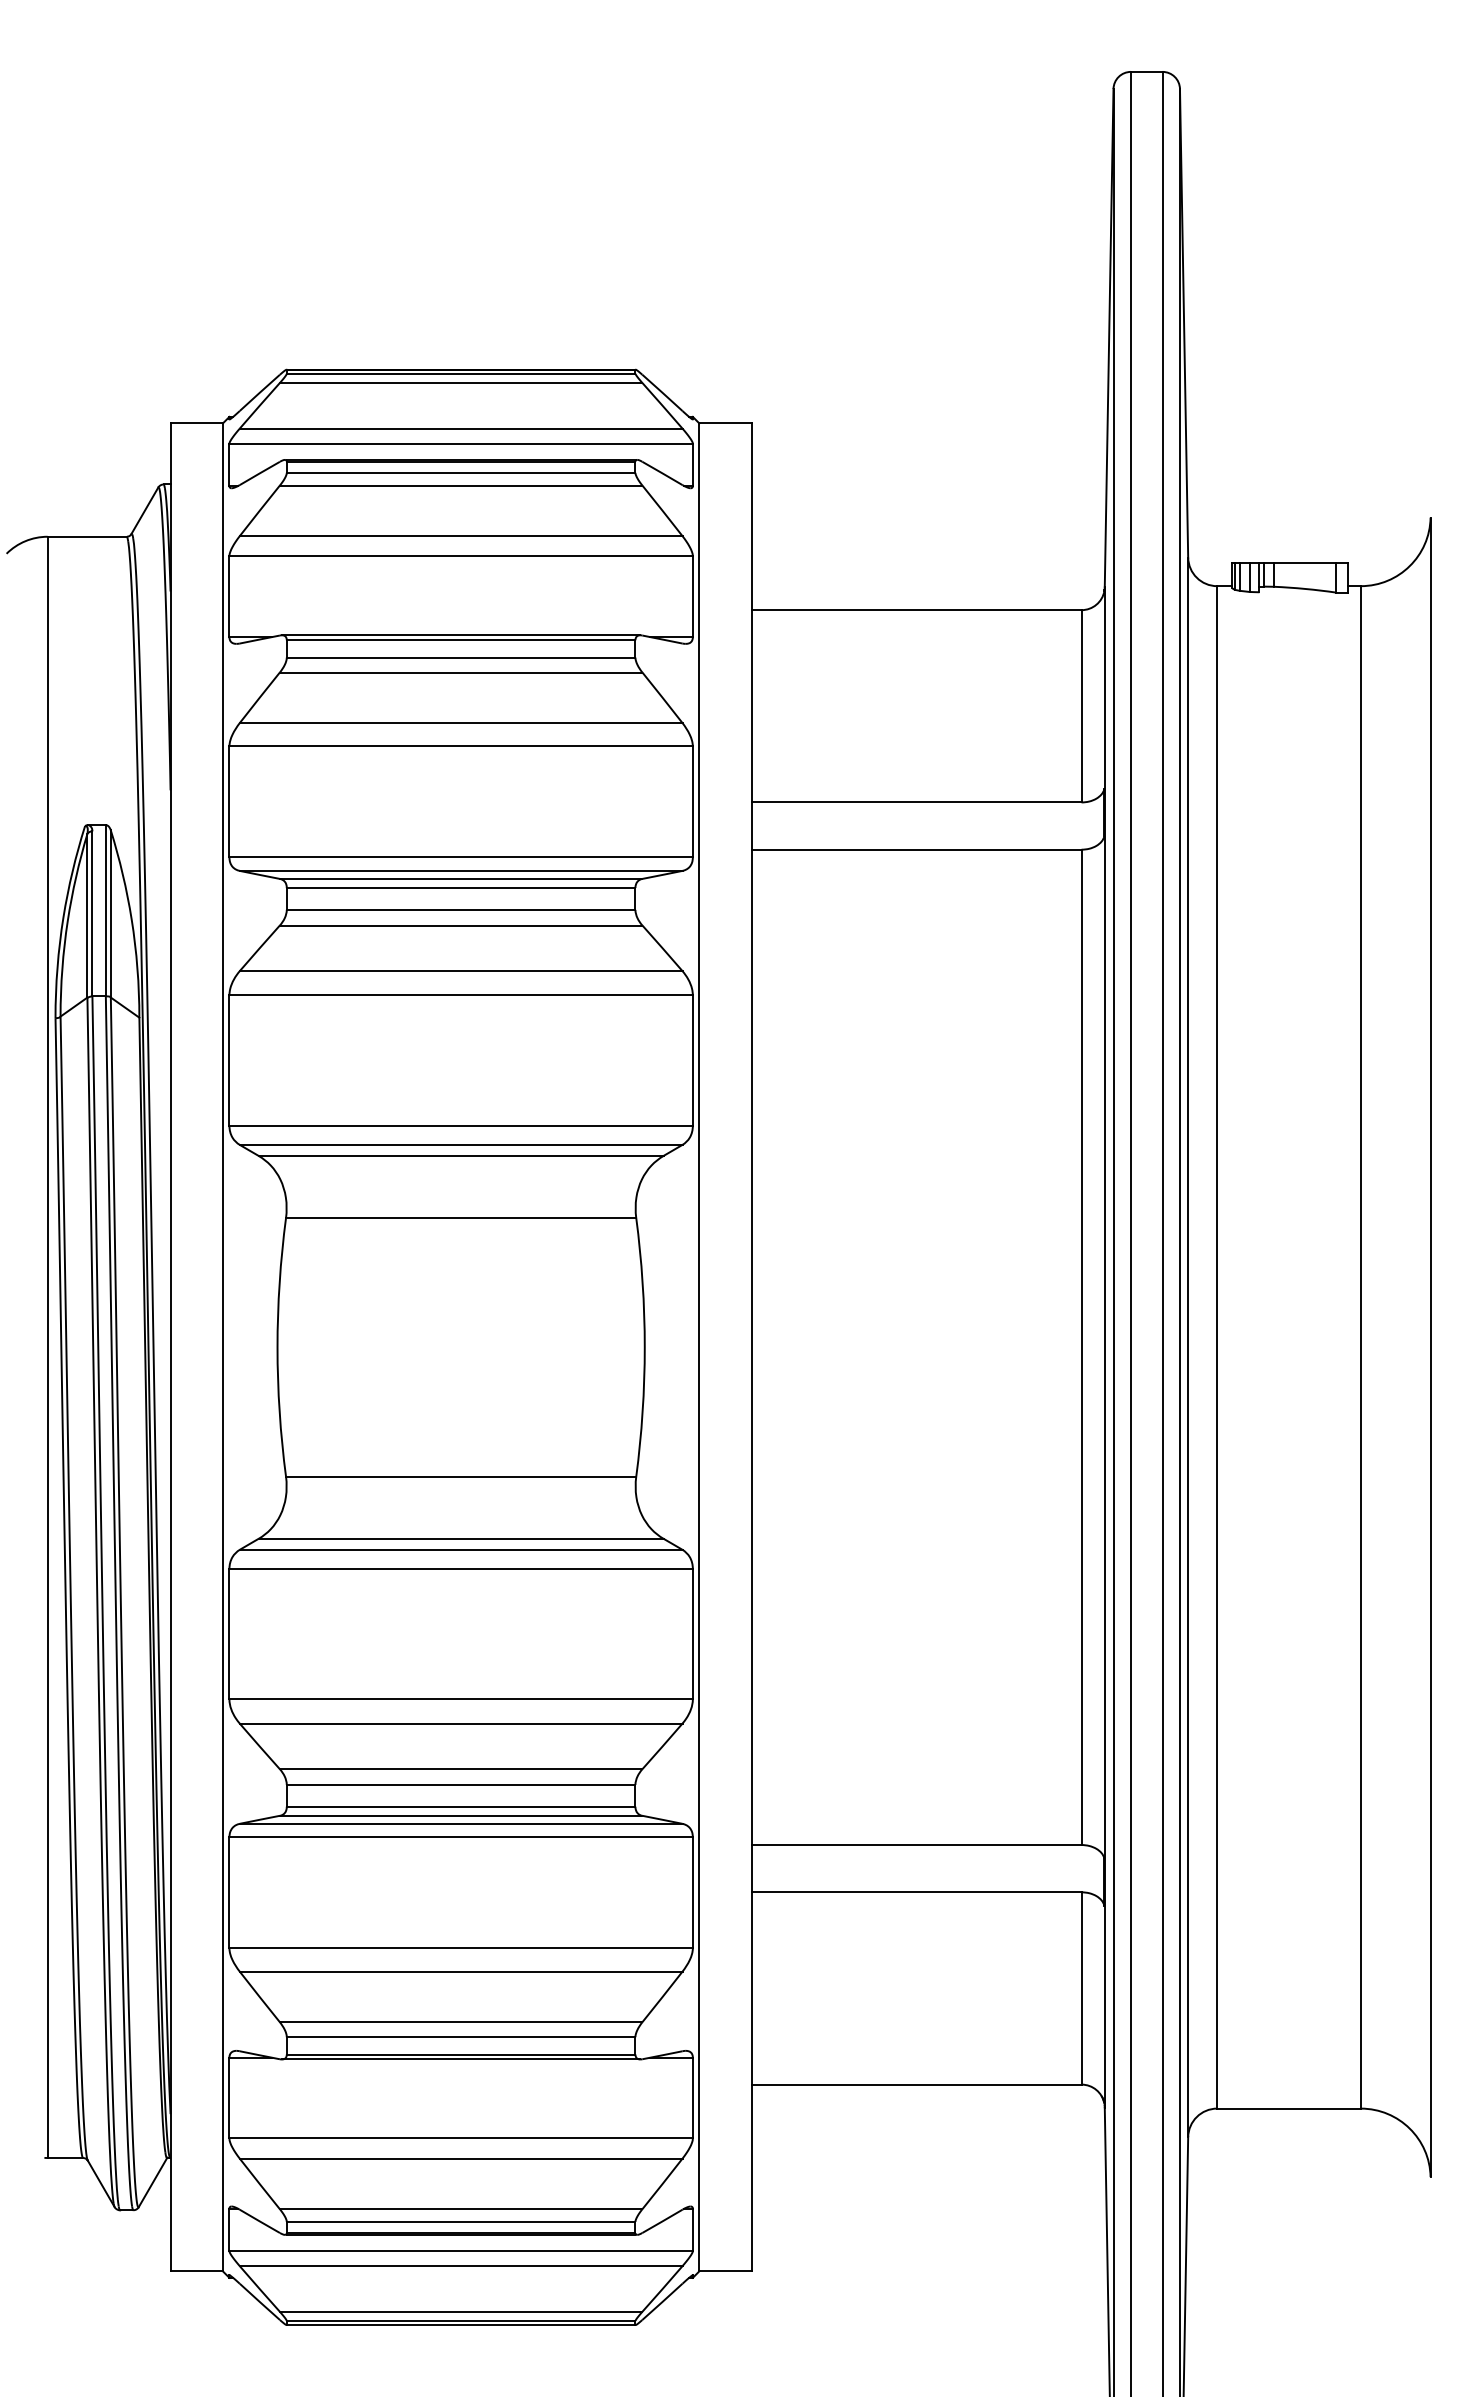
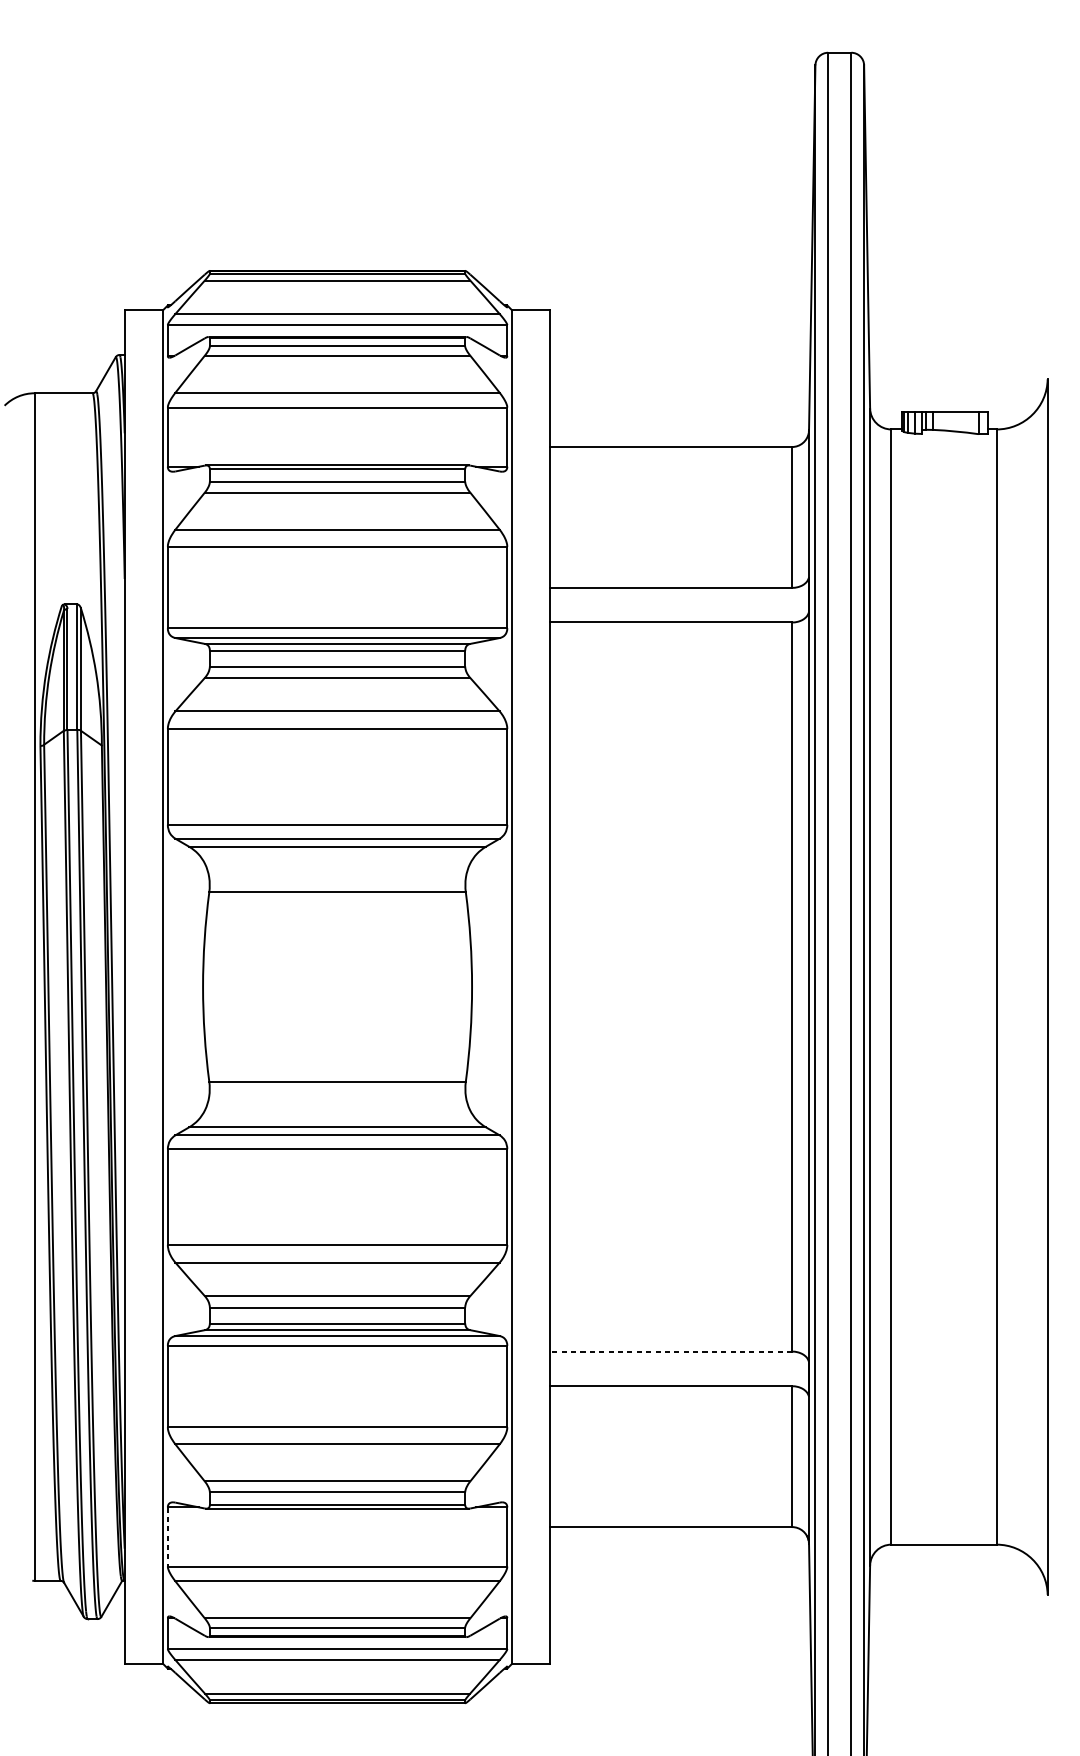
line: (916, 1845) -> (671, 1351), solid -> dashed
line: (229, 2098) -> (167, 1537), solid -> dashed

